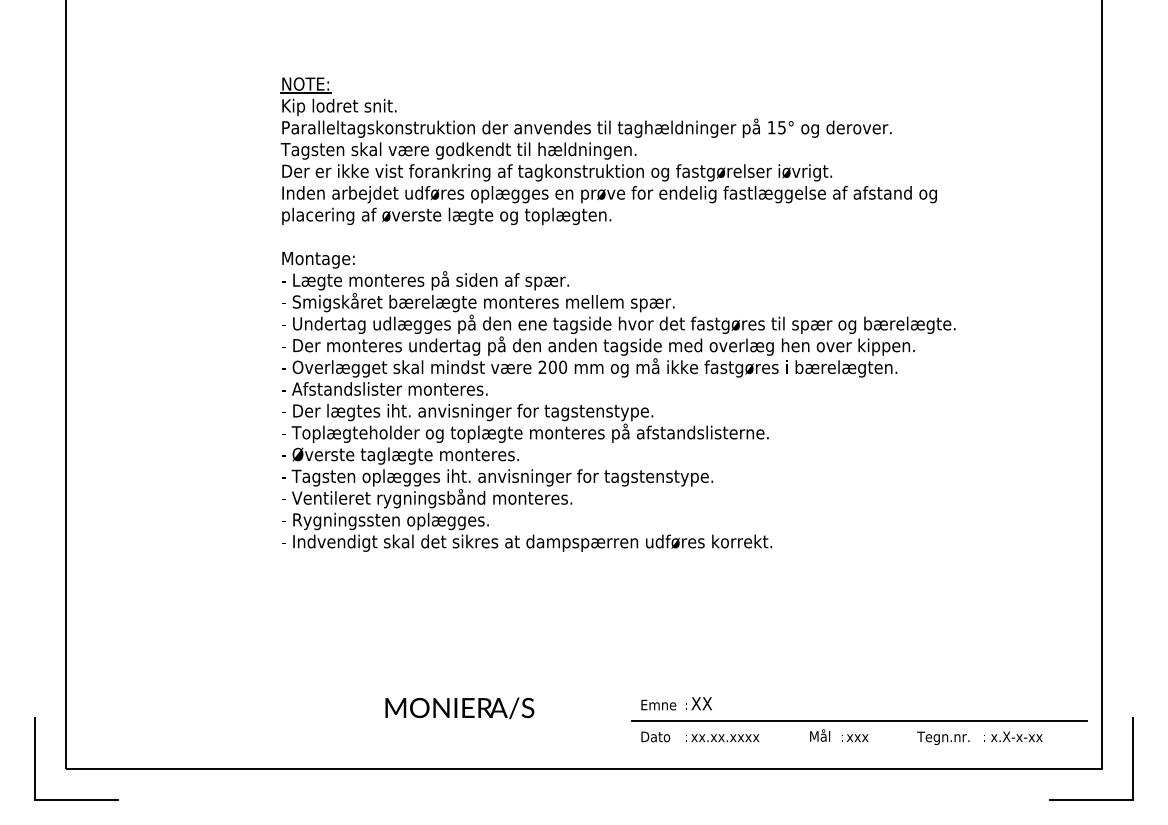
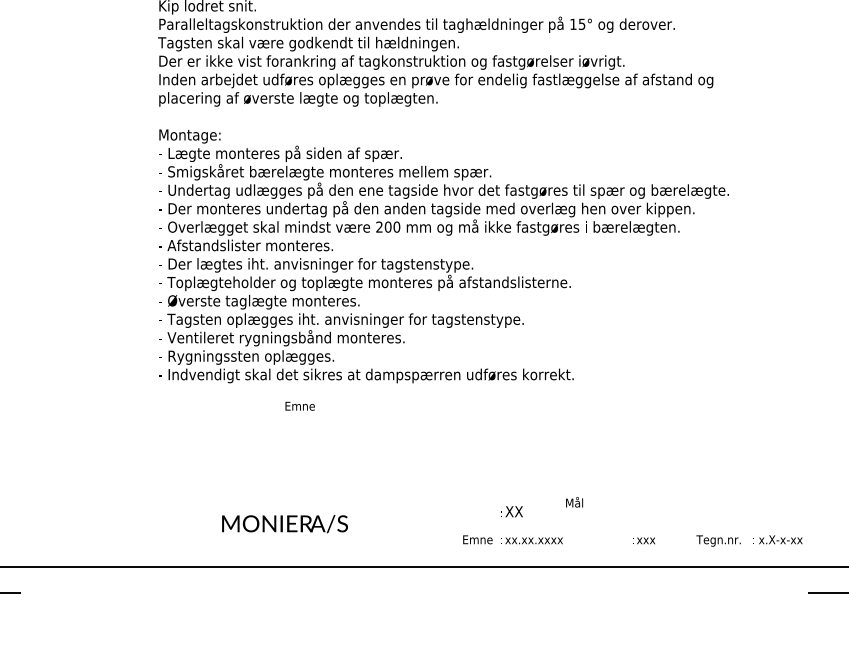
text: (658, 704) -> (299, 405), moved
text: (459, 708) -> (284, 524), moved
line: (859, 720) -> (647, 525), removed
text: (820, 735) -> (574, 502), moved
text: (659, 736) -> (478, 539), Dato -> Emne

